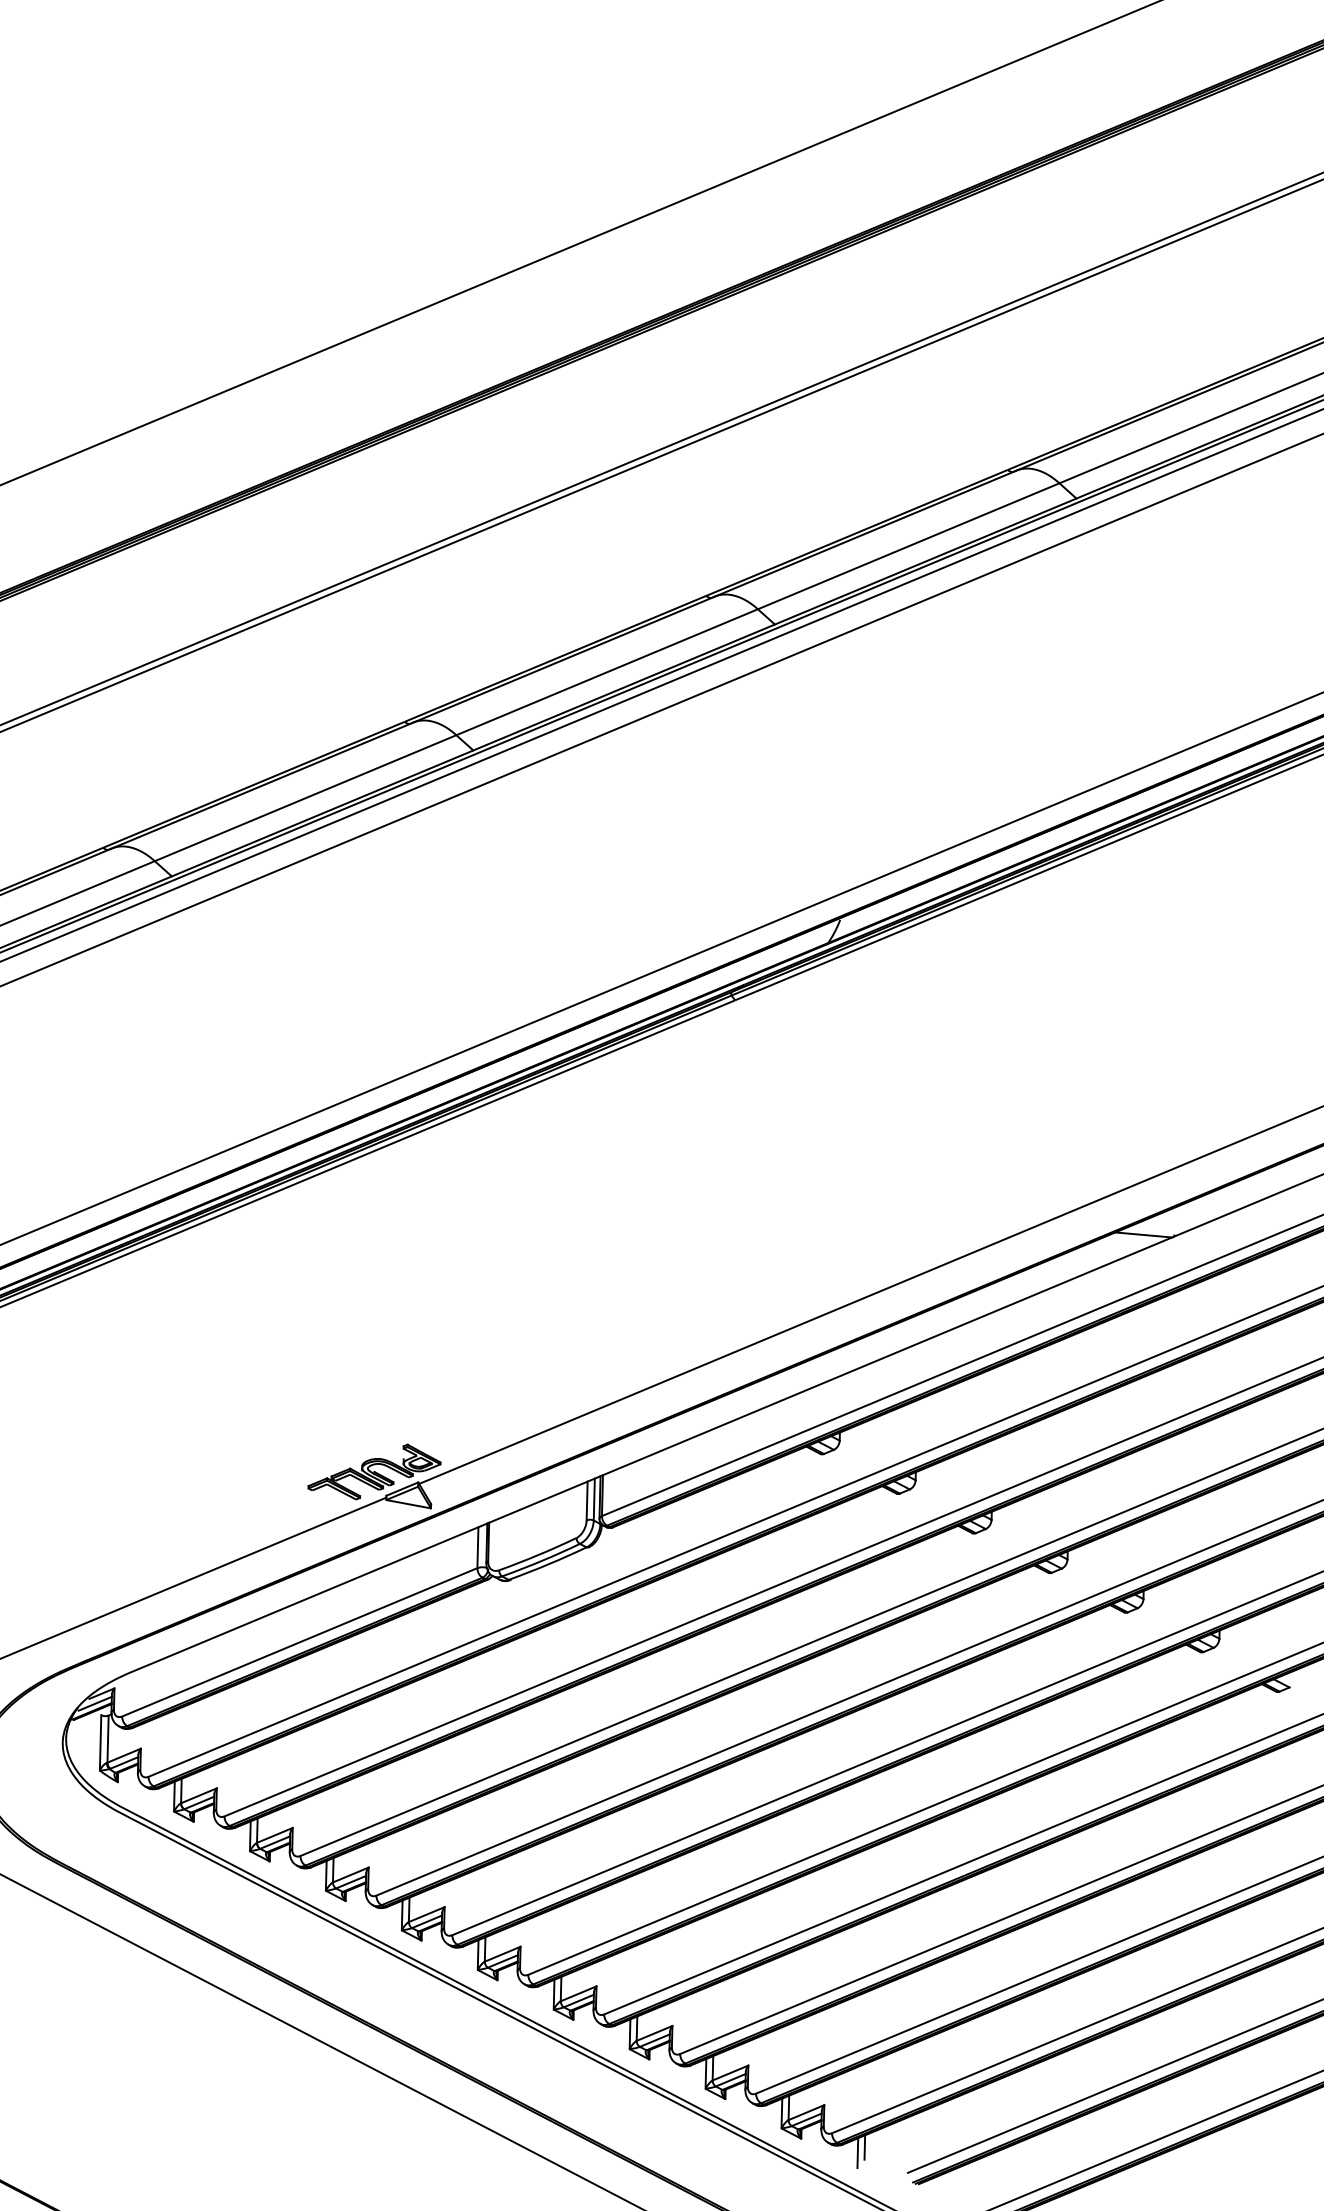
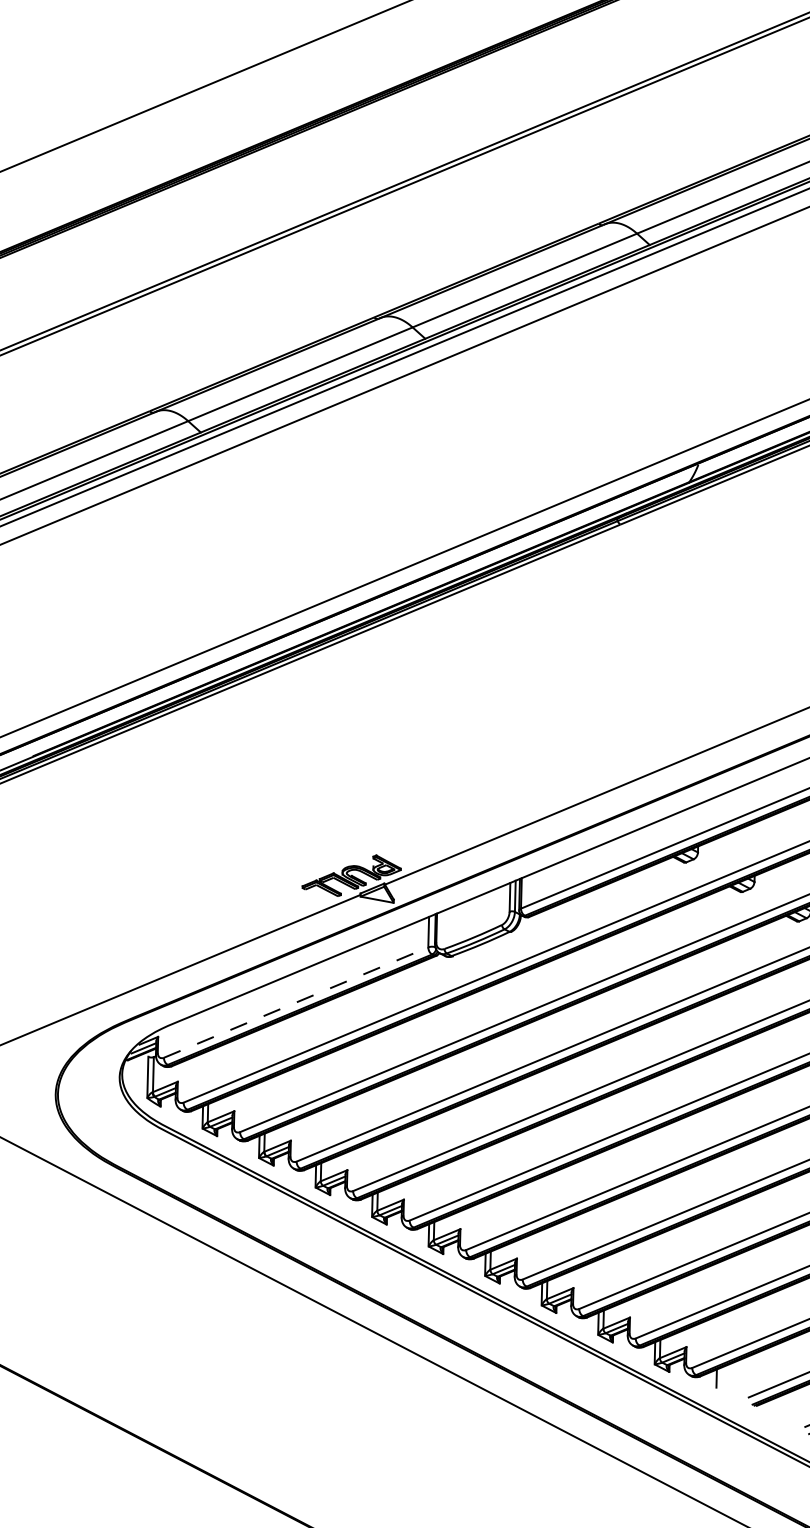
line: (300, 1642) -> (296, 1002), solid -> dashed
line: (857, 2153) -> (711, 1383), removed

